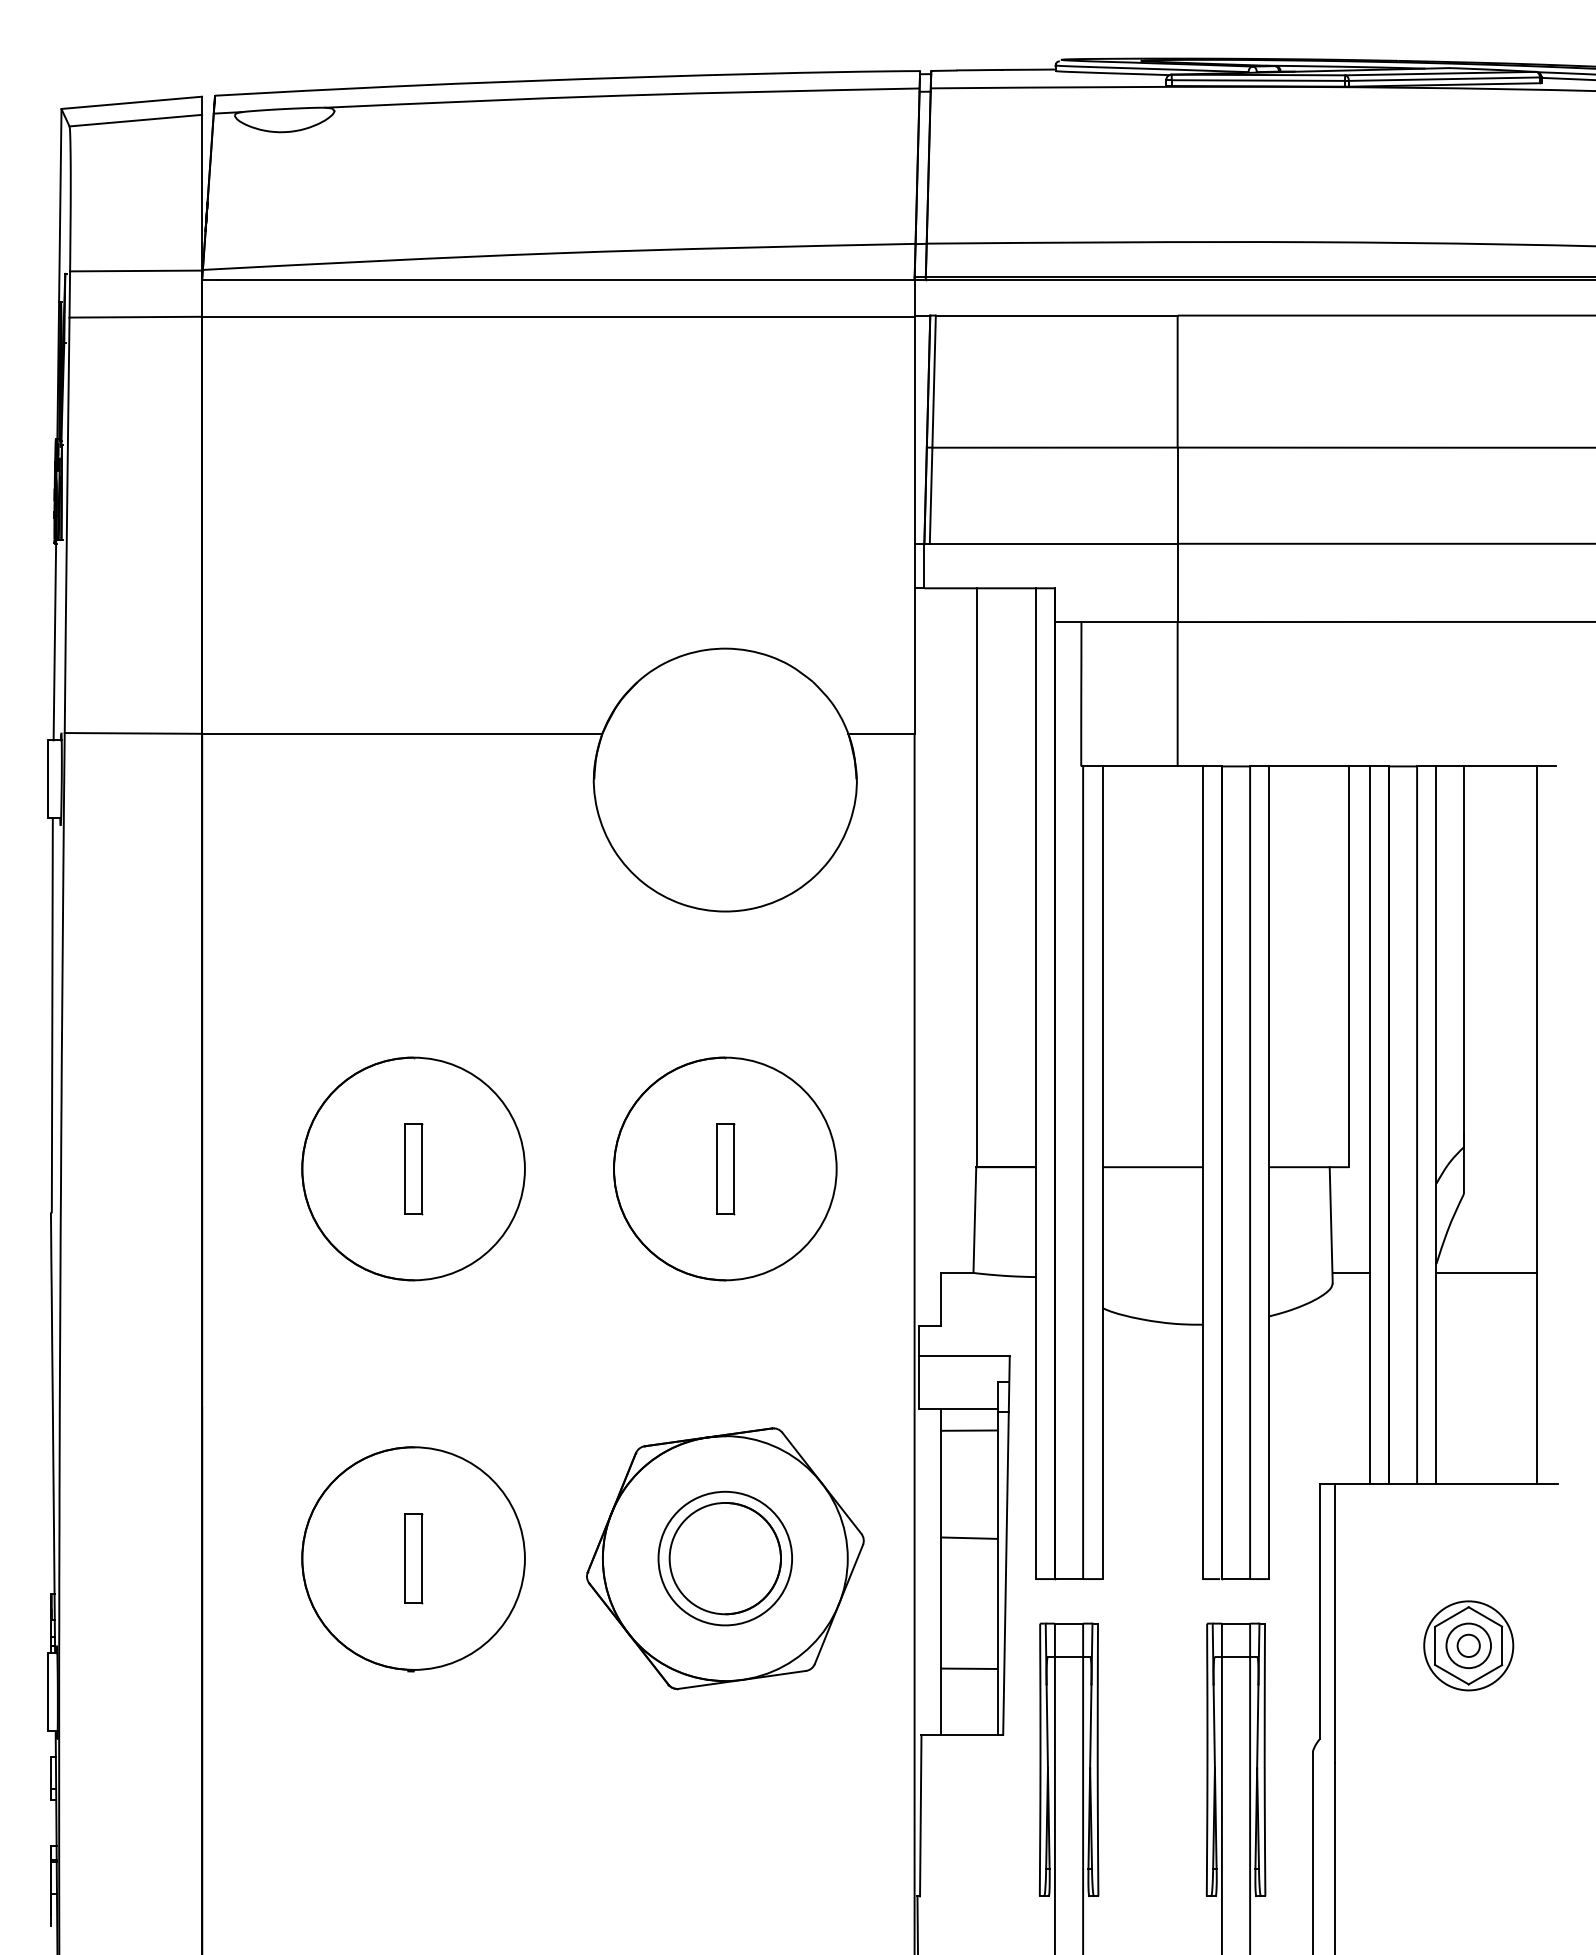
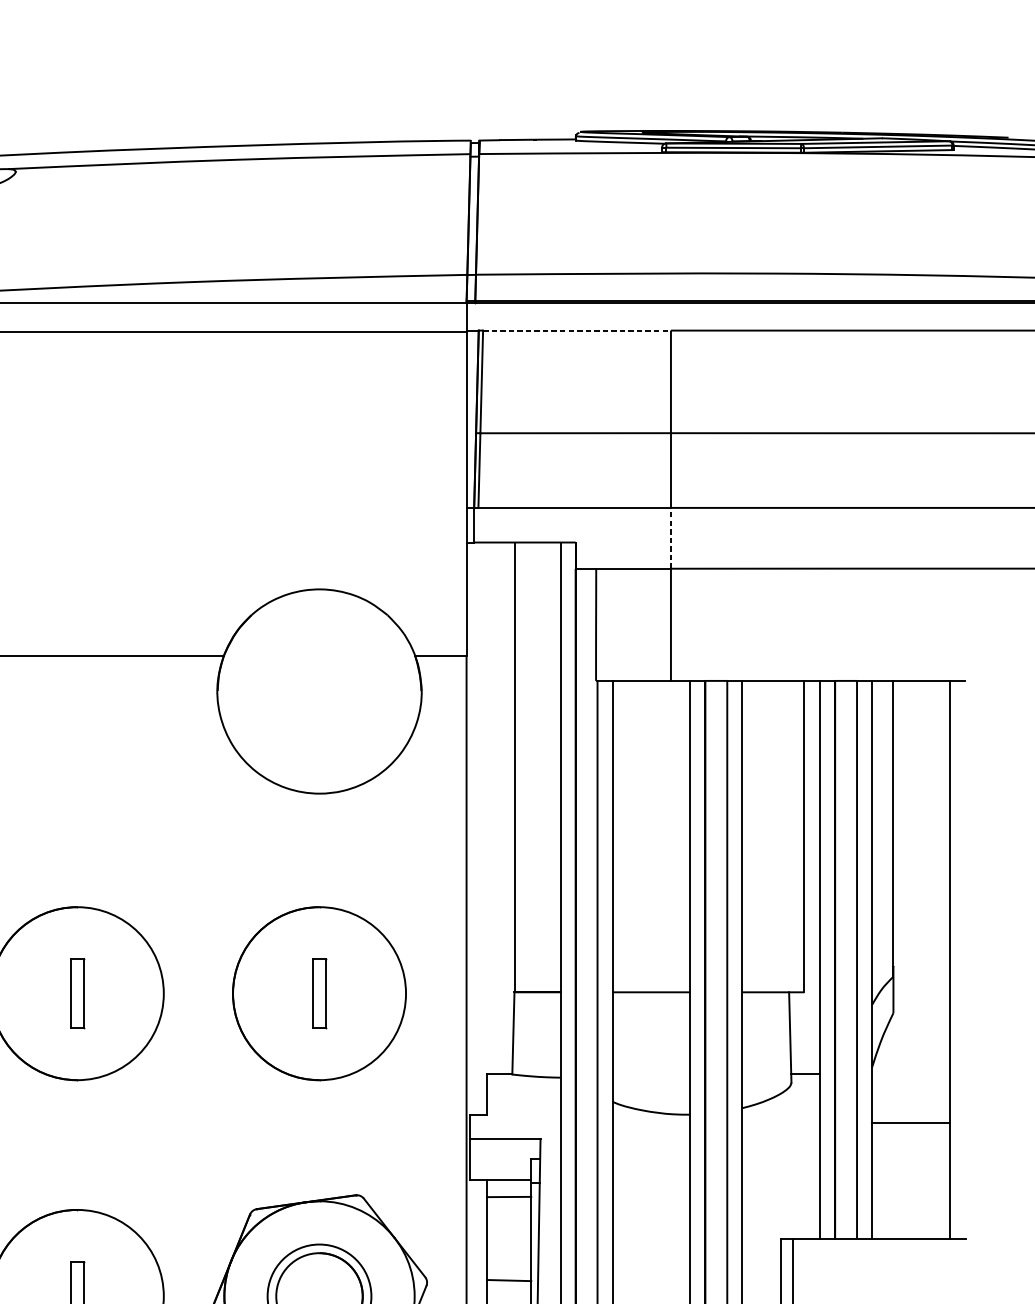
line: (1056, 315) -> (576, 330), solid -> dashed
line: (1177, 582) -> (670, 537), solid -> dashed
line: (1486, 1272) -> (910, 1122), moved

